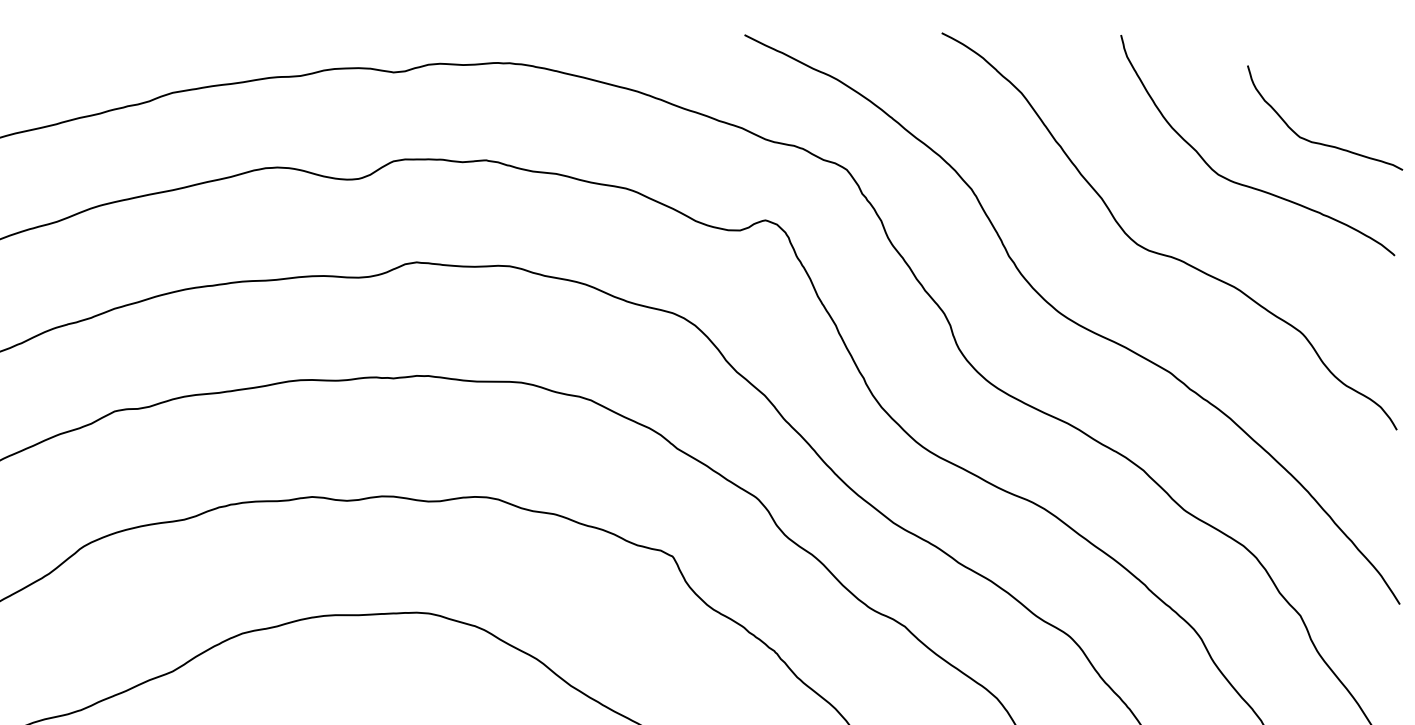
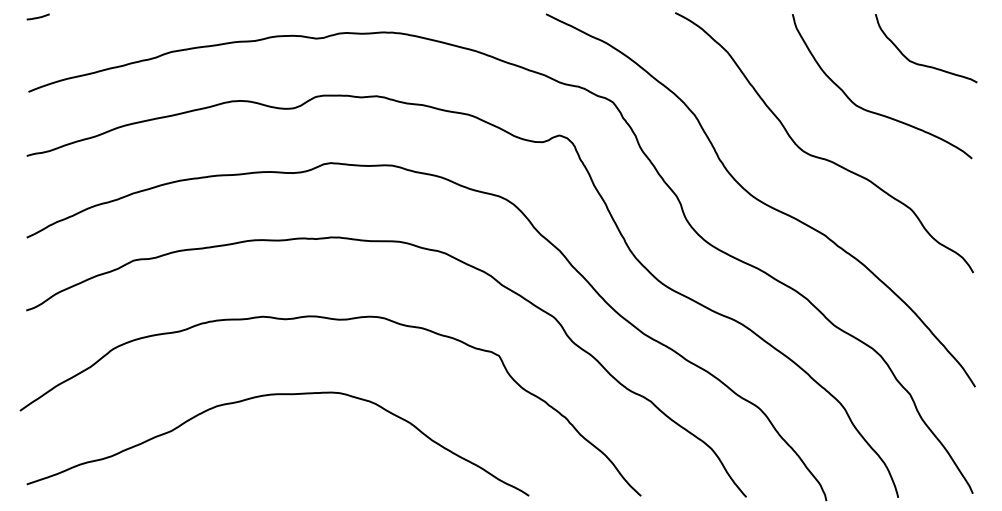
curve: (1322, 142) -> (924, 64), moved

